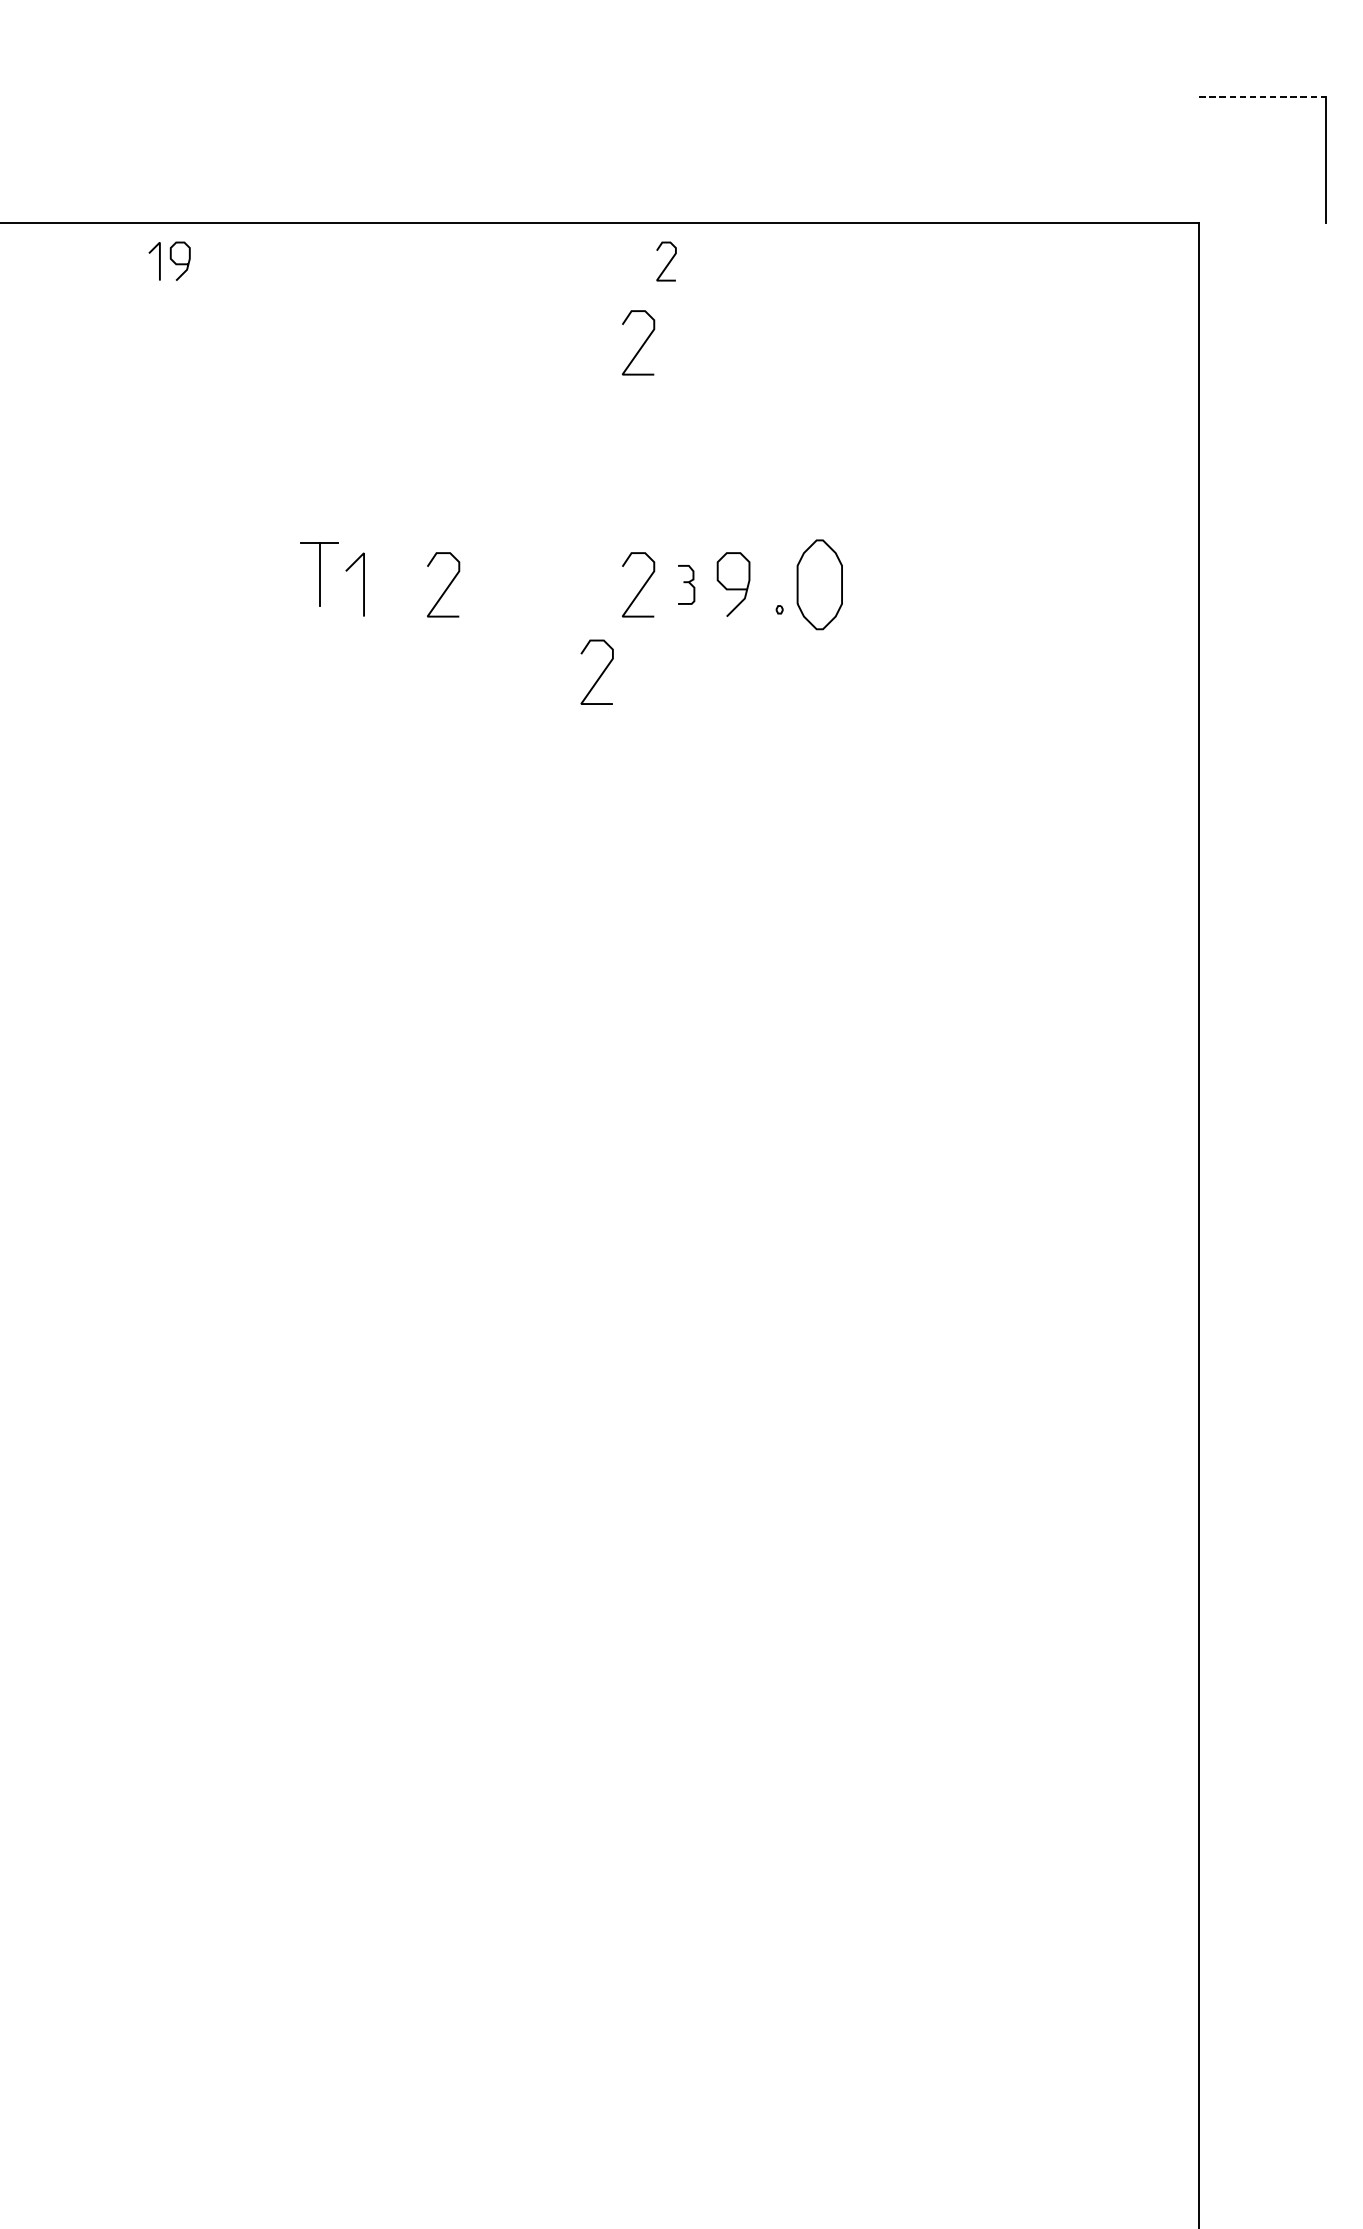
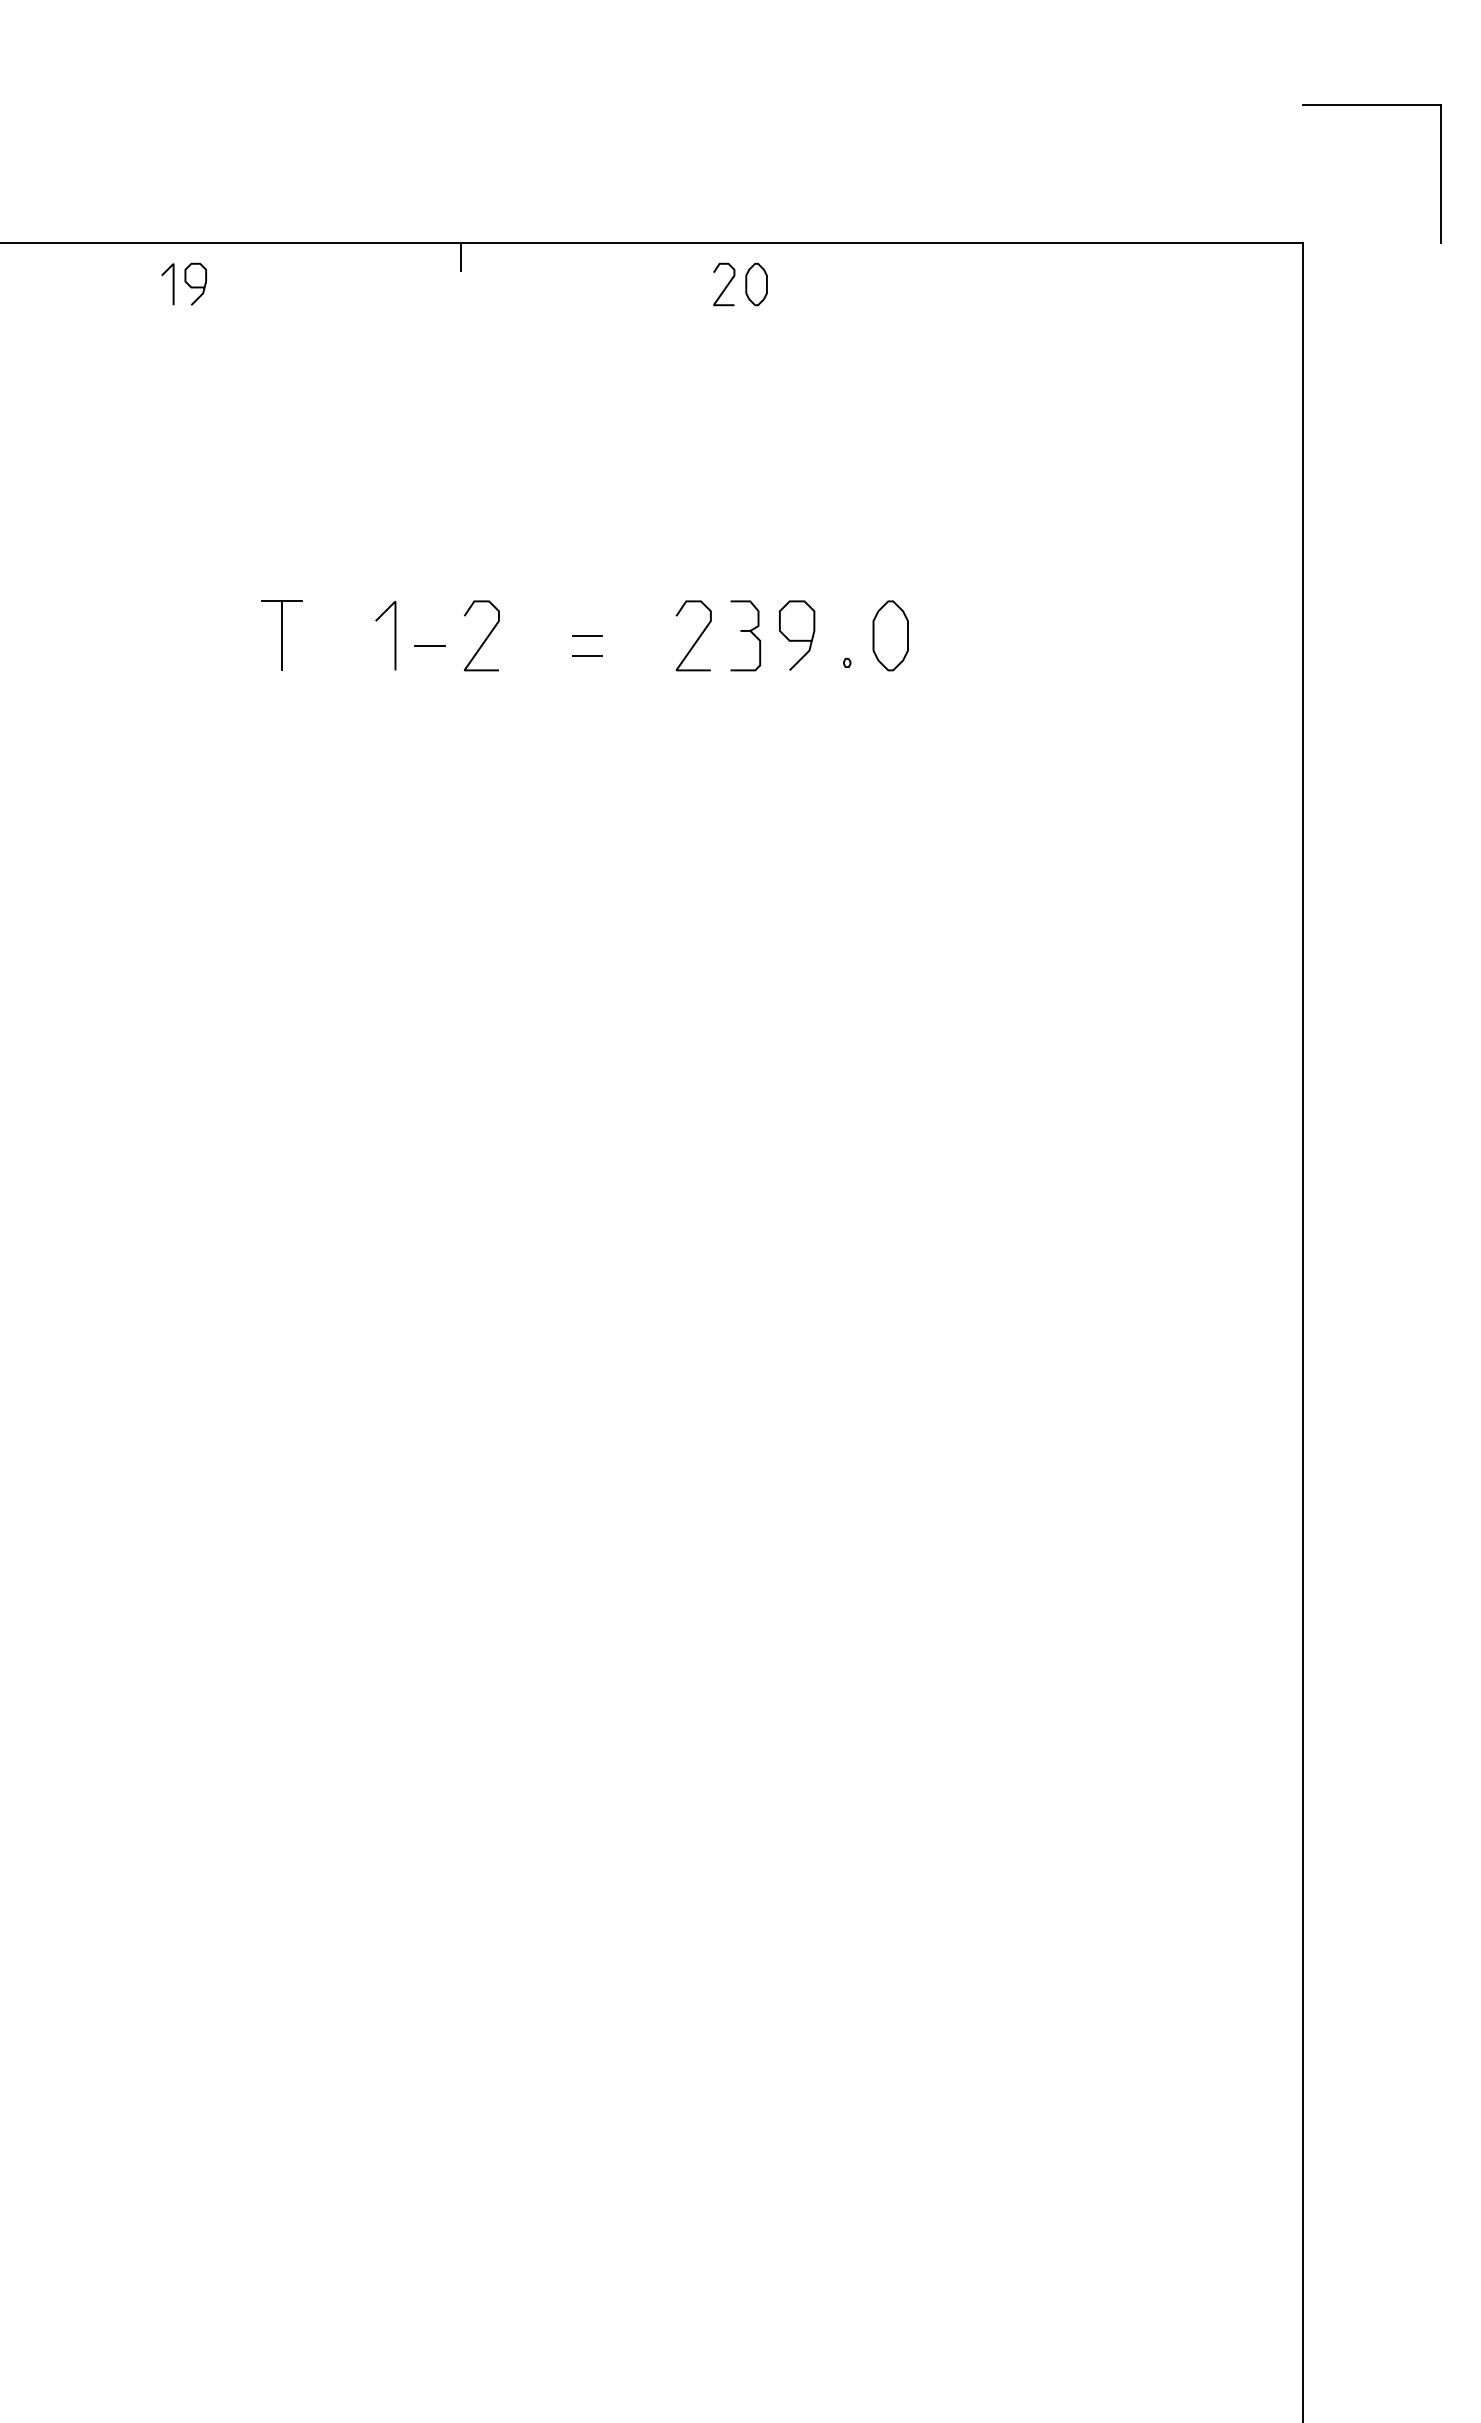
line: (1263, 96) -> (1372, 105), dashed -> solid
line: (424, 235) -> (461, 256), added
part: (696, 261) -> (756, 284), added
curve: (641, 345) -> (697, 375), removed
part: (318, 574) -> (281, 635), moved
line: (540, 584) -> (587, 635), added
part: (686, 584) -> (745, 635), size x1.67
part: (819, 584) -> (890, 635), size x0.71
line: (395, 593) -> (429, 645), added
line: (540, 602) -> (587, 655), added
curve: (600, 674) -> (652, 733), removed

